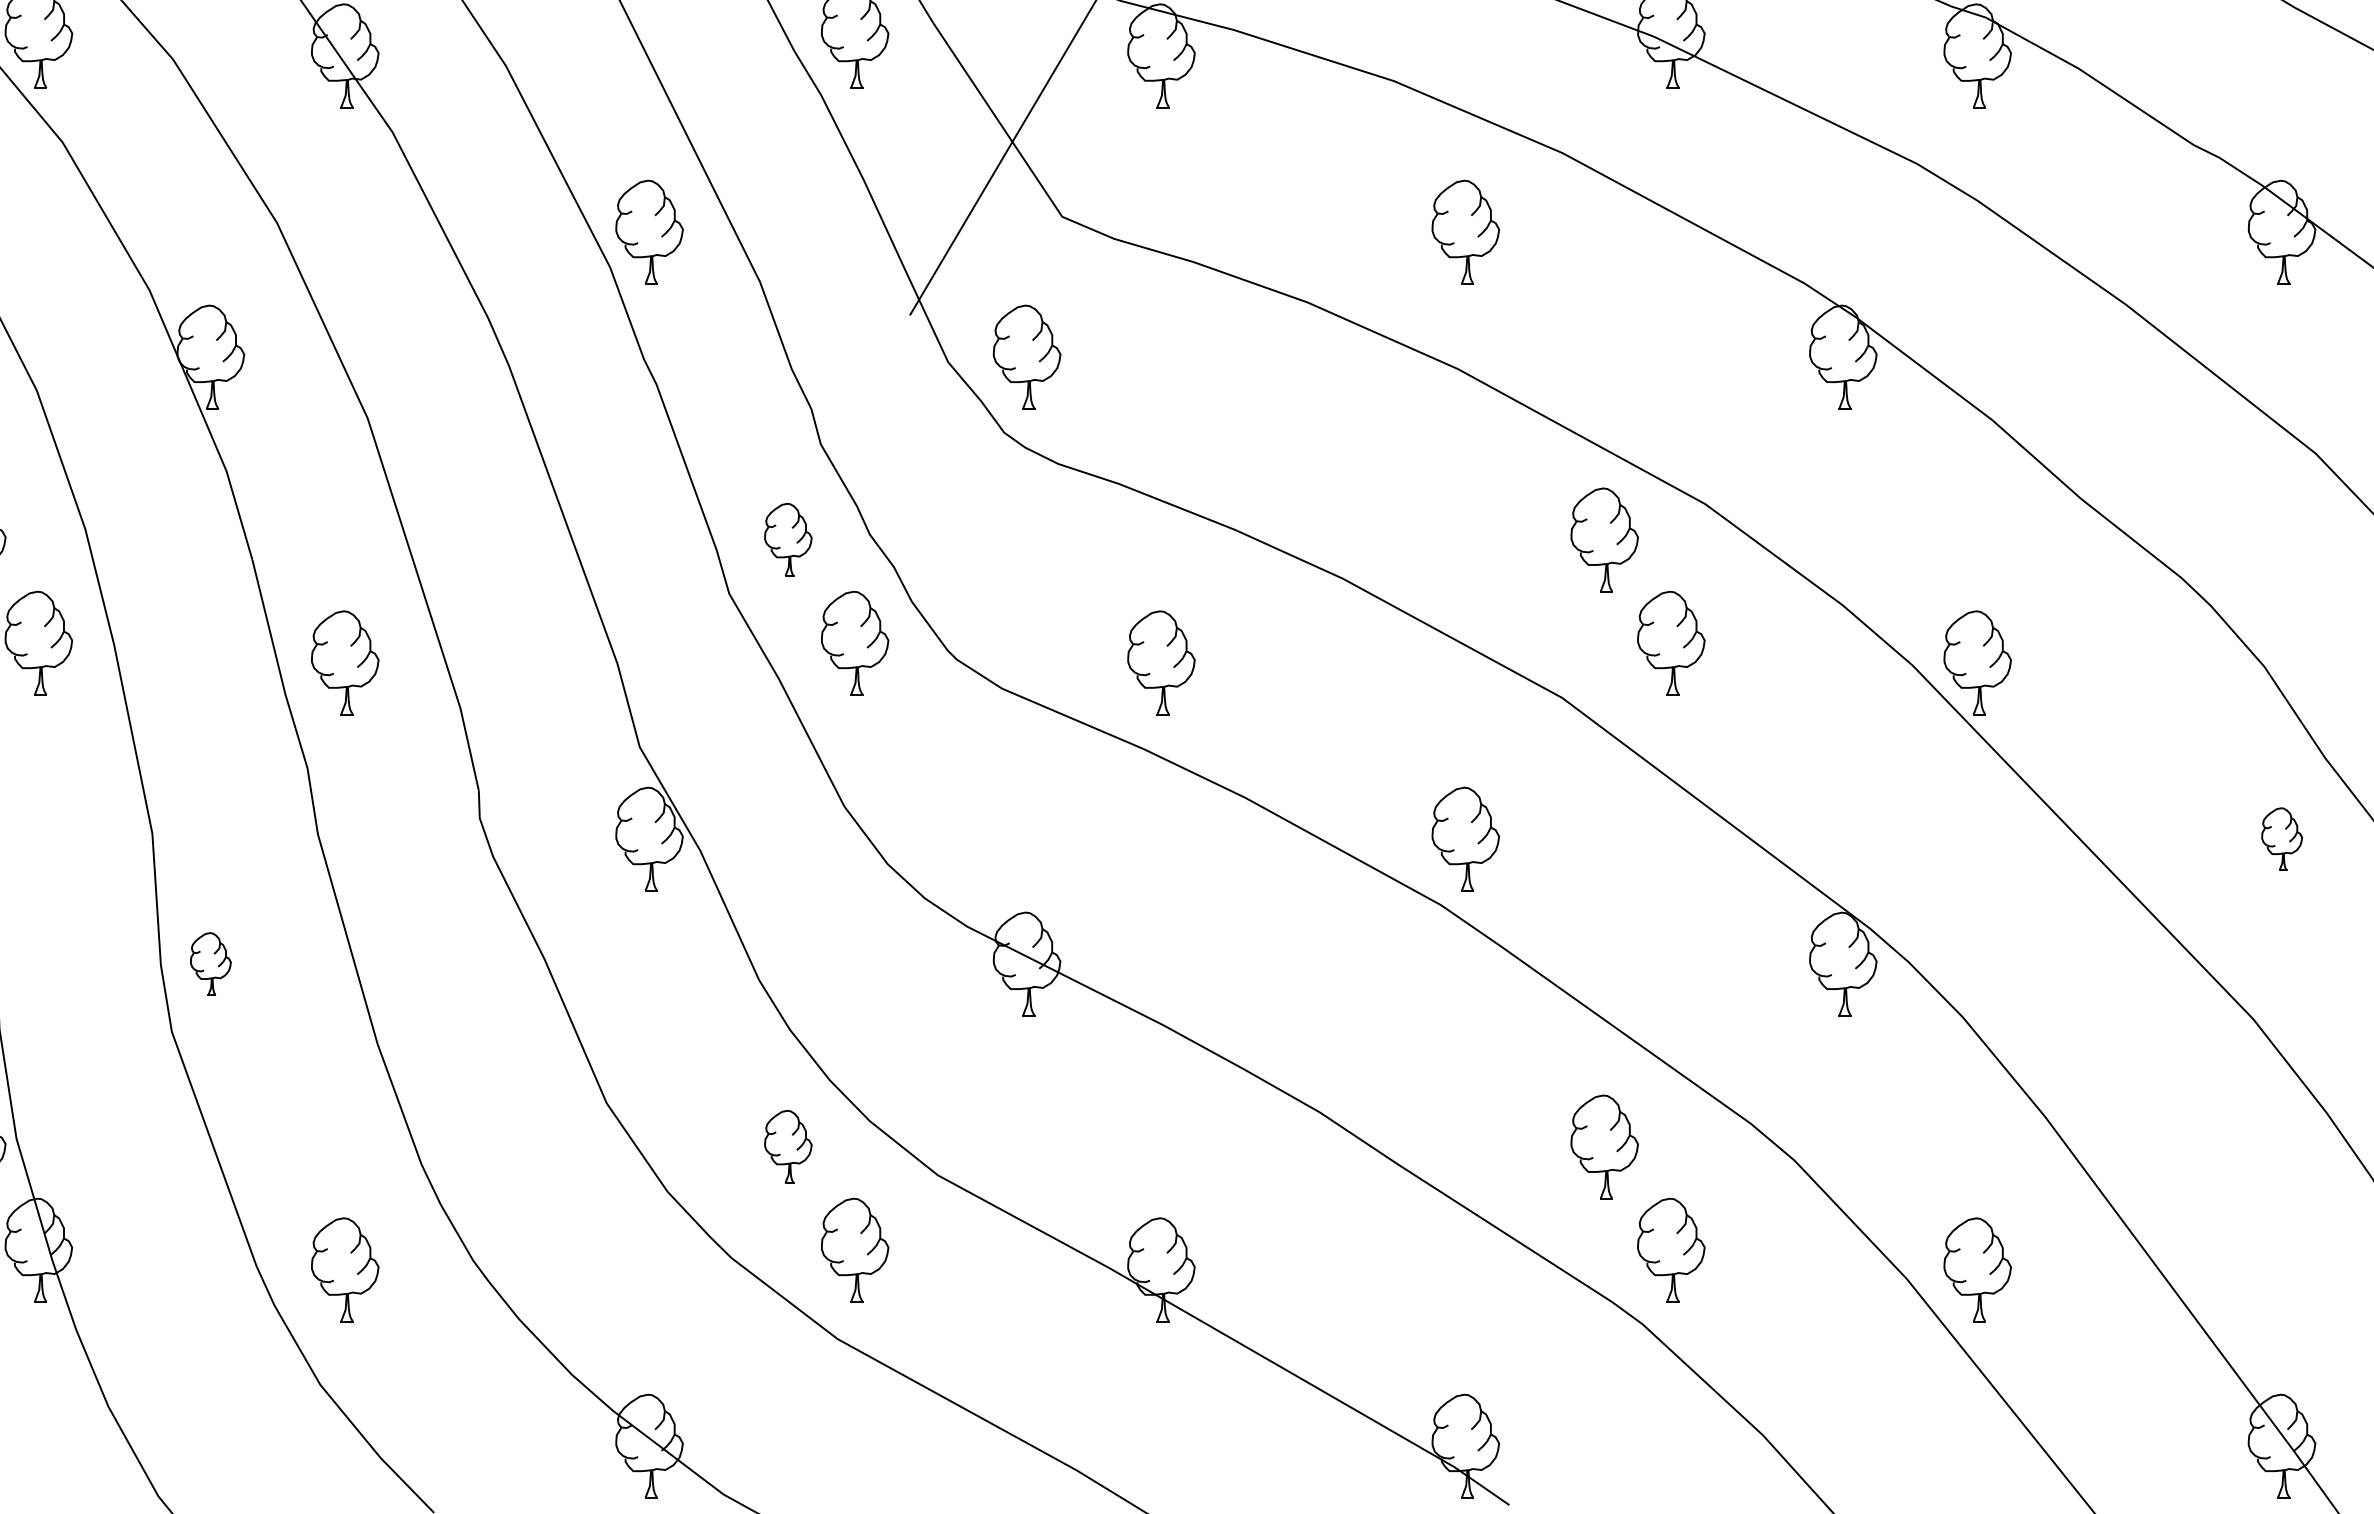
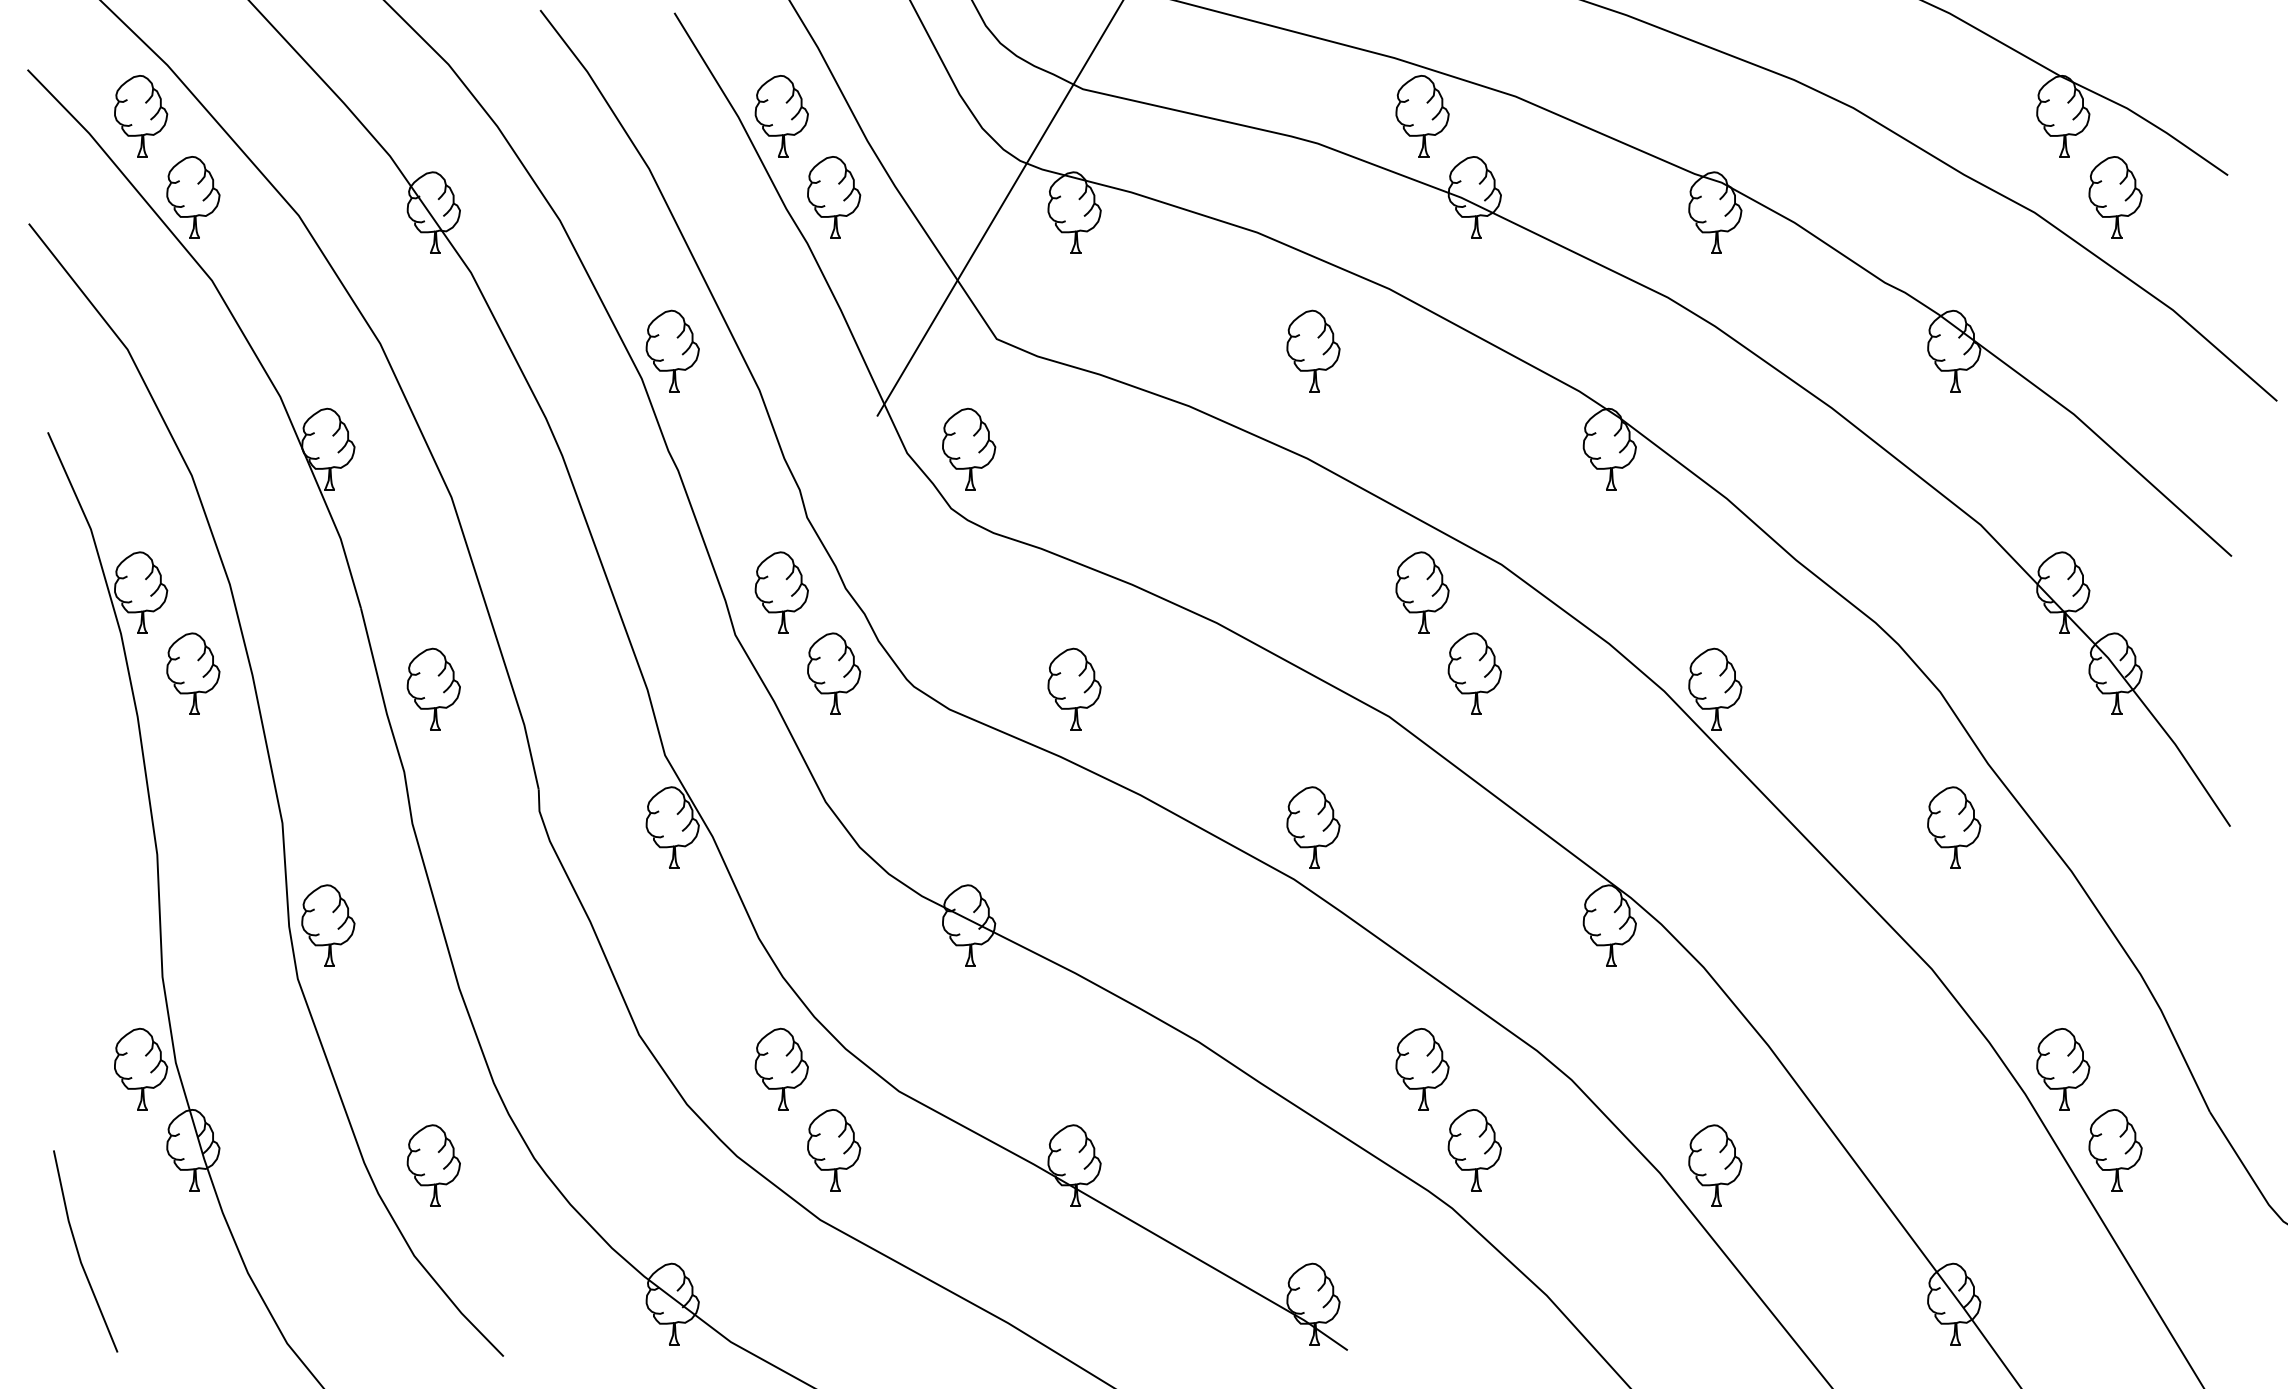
part: (788, 539) -> (781, 592), size x1.43
part: (2282, 839) -> (1954, 827), size x1.67
part: (211, 963) -> (328, 925), size x1.67
part: (788, 1146) -> (781, 1068), size x1.43

